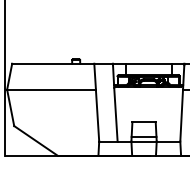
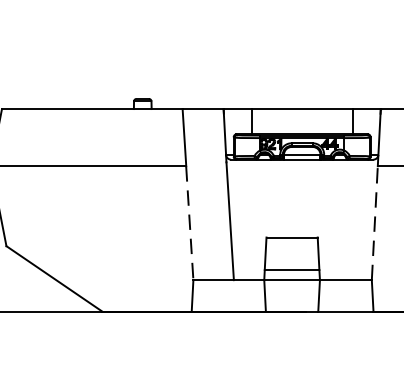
line: (97, 115) -> (189, 222), solid -> dashed
line: (181, 115) -> (374, 222), solid -> dashed

